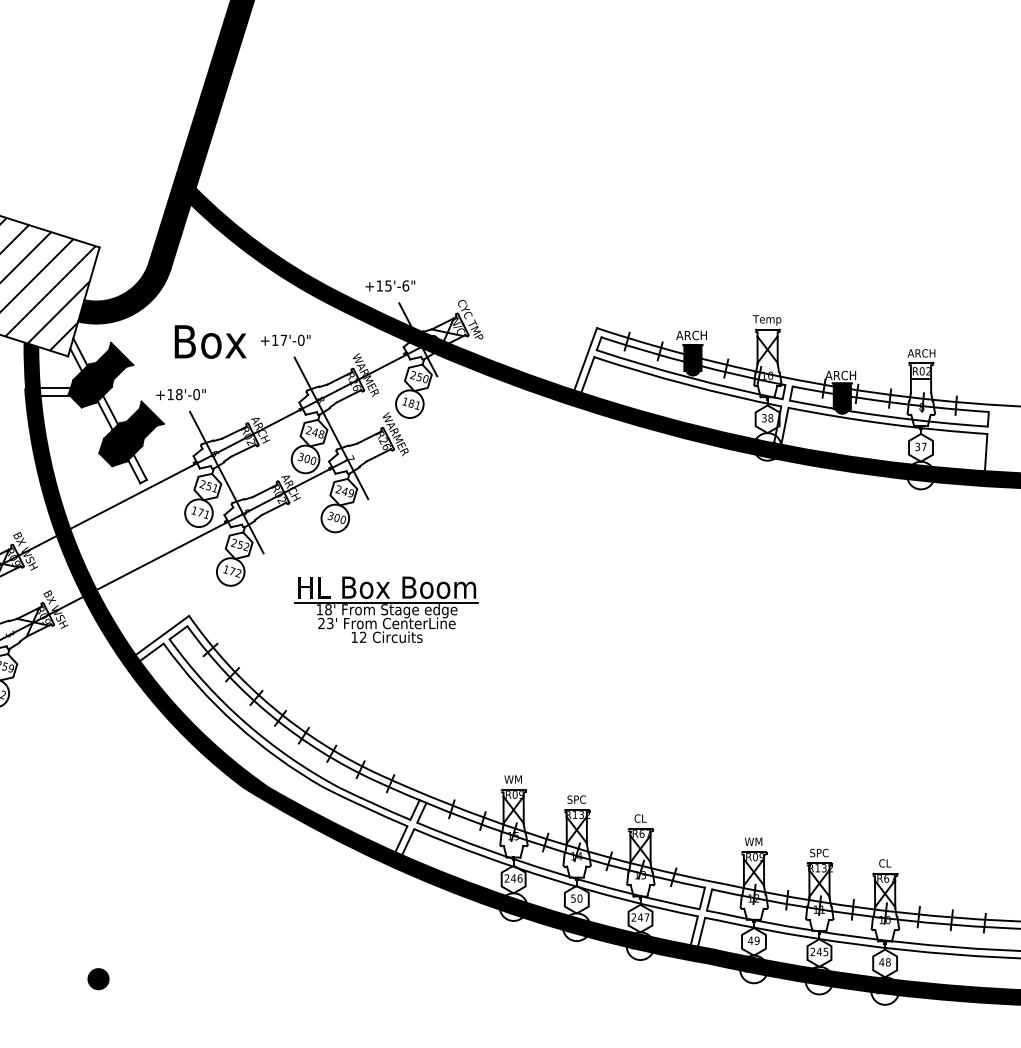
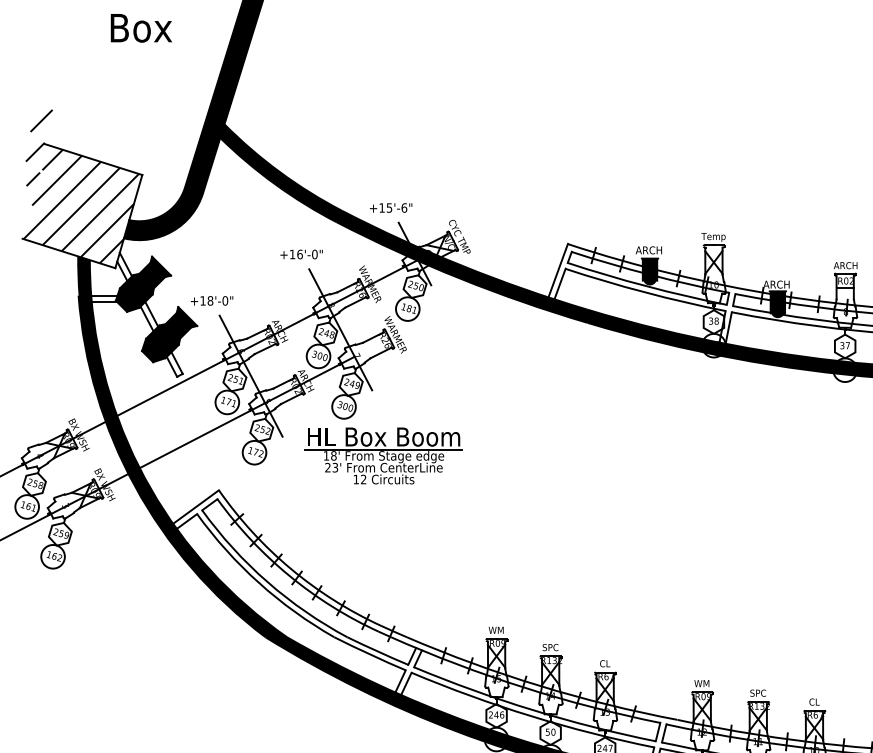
text: (283, 339) -> (299, 253), +17'-0" -> +16'-0"
text: (210, 341) -> (141, 27), moved
part: (386, 609) -> (383, 455), moved

